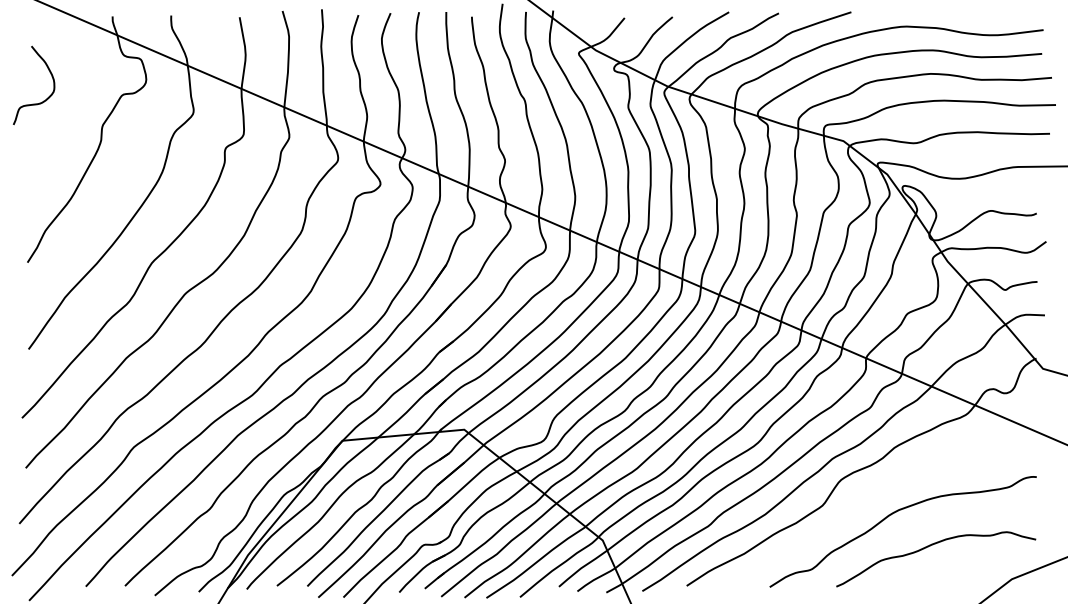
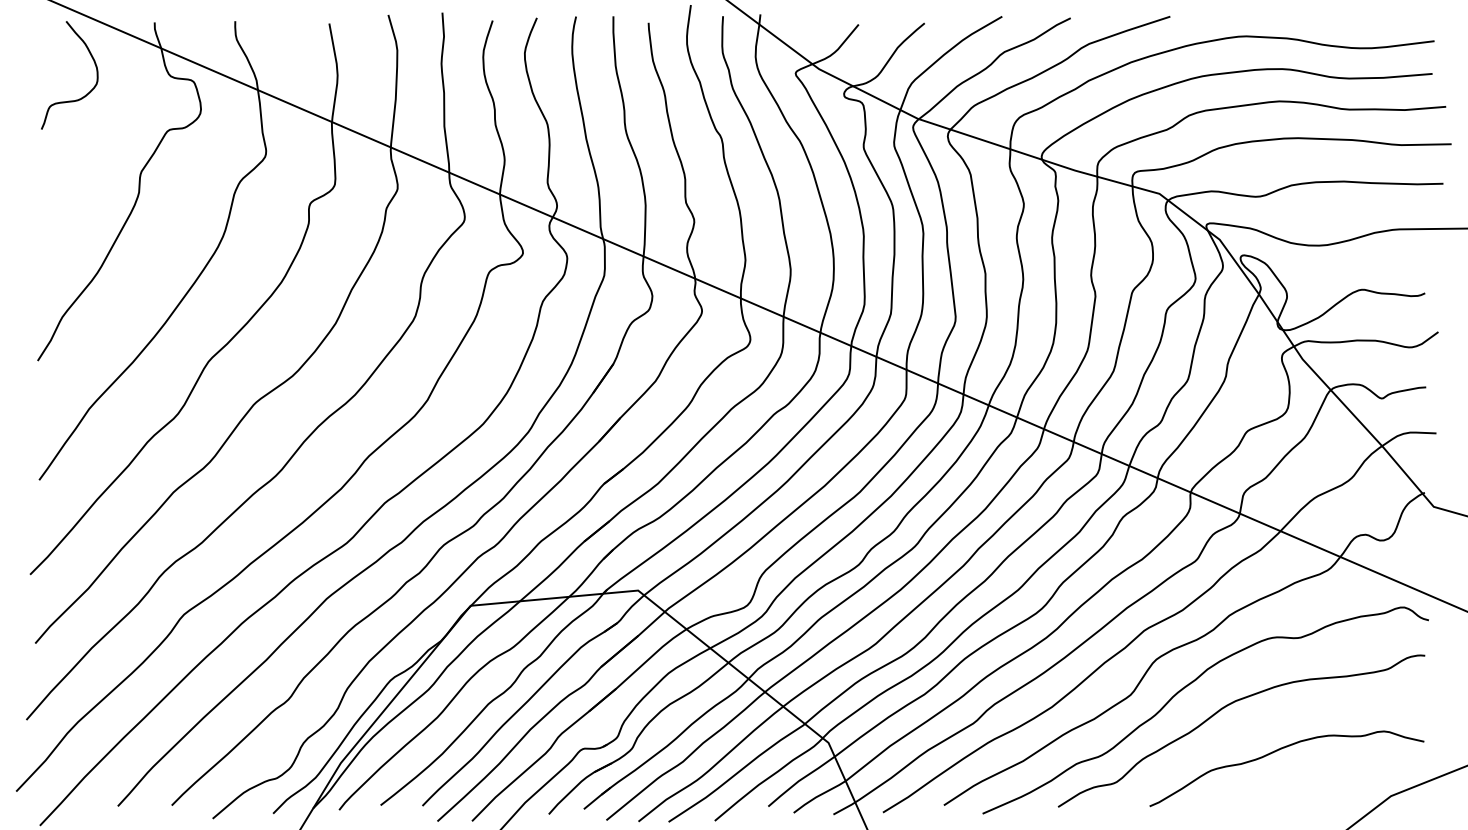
curve: (43, 100) -> (82, 96), moved
curve: (865, 498) -> (1189, 685), added

